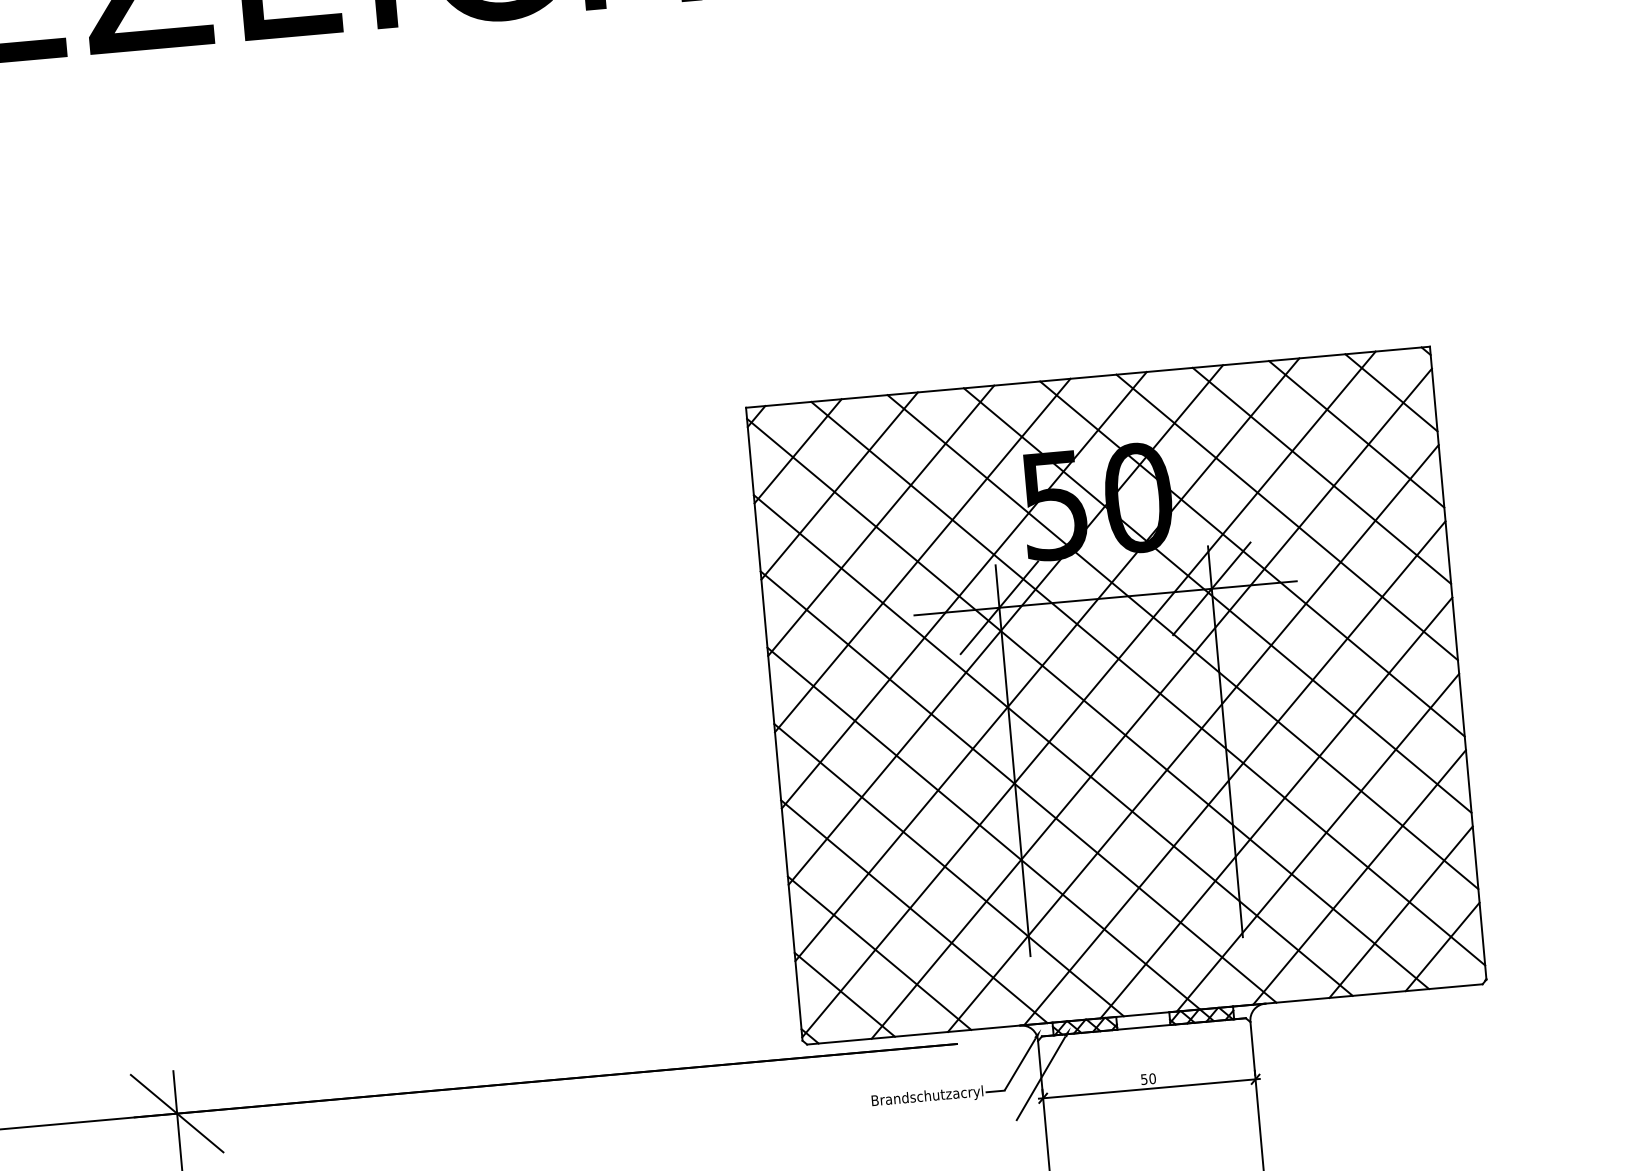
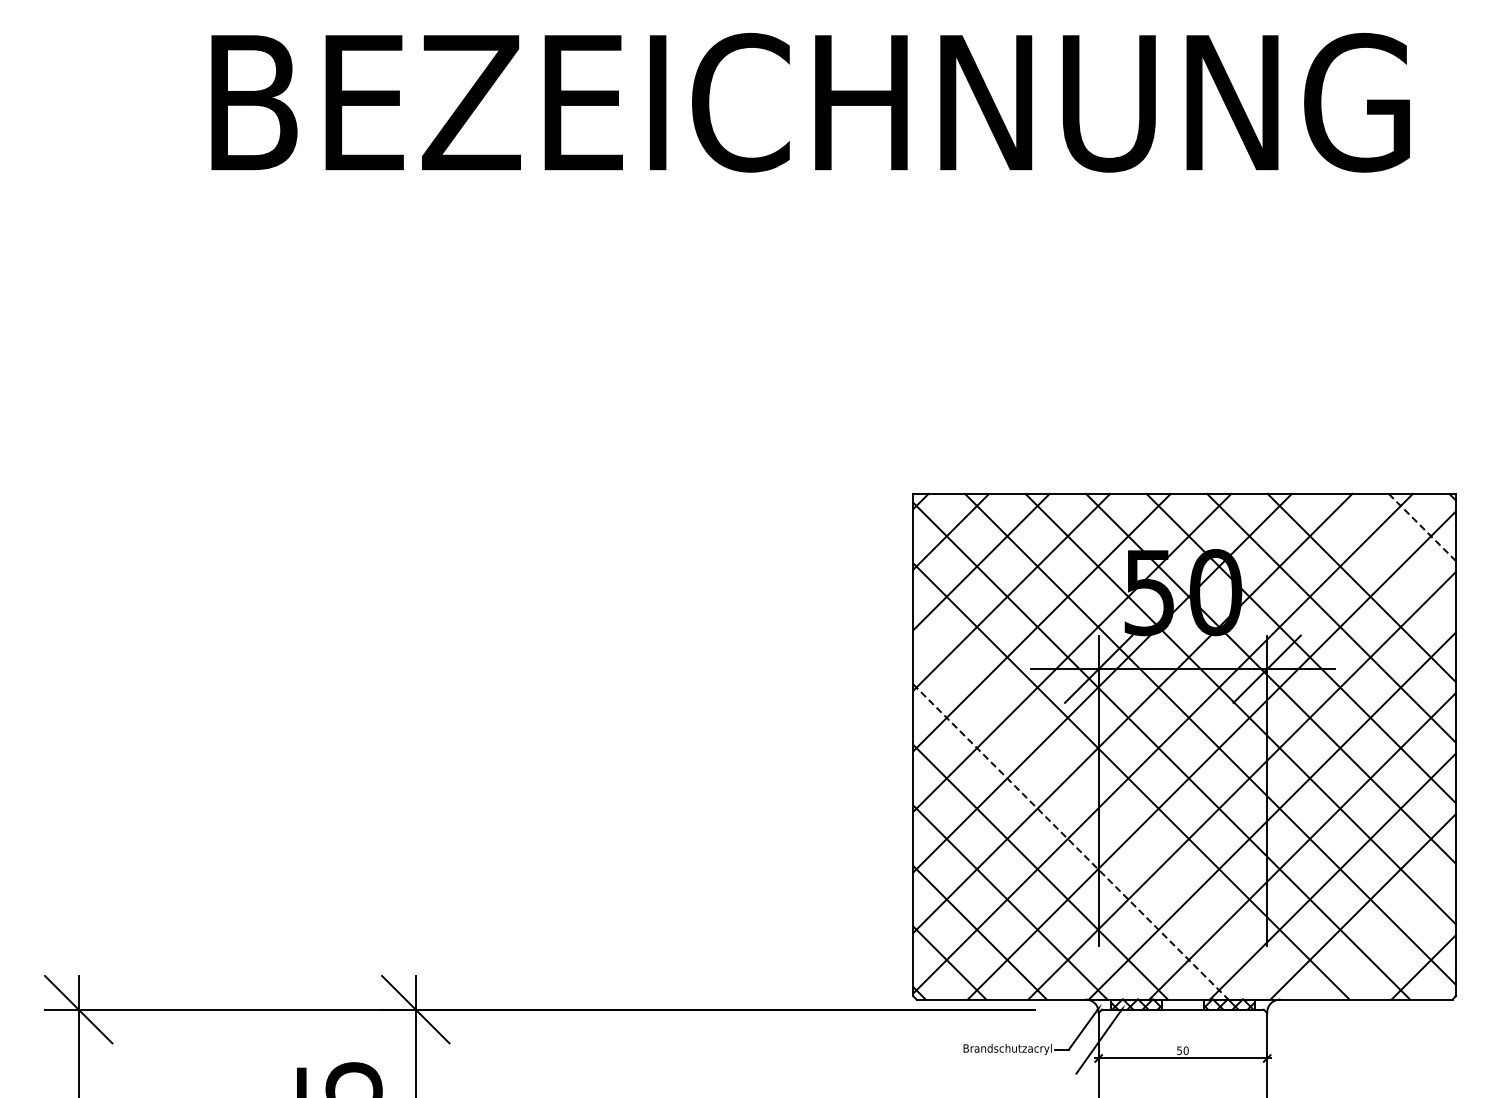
line: (1391, 392) -> (1422, 527), solid -> dashed
line: (1355, 434) -> (1391, 557), removed
line: (1018, 786) -> (1101, 811), removed
line: (983, 828) -> (1070, 841), solid -> dashed
line: (1401, 911) -> (1393, 936), removed

